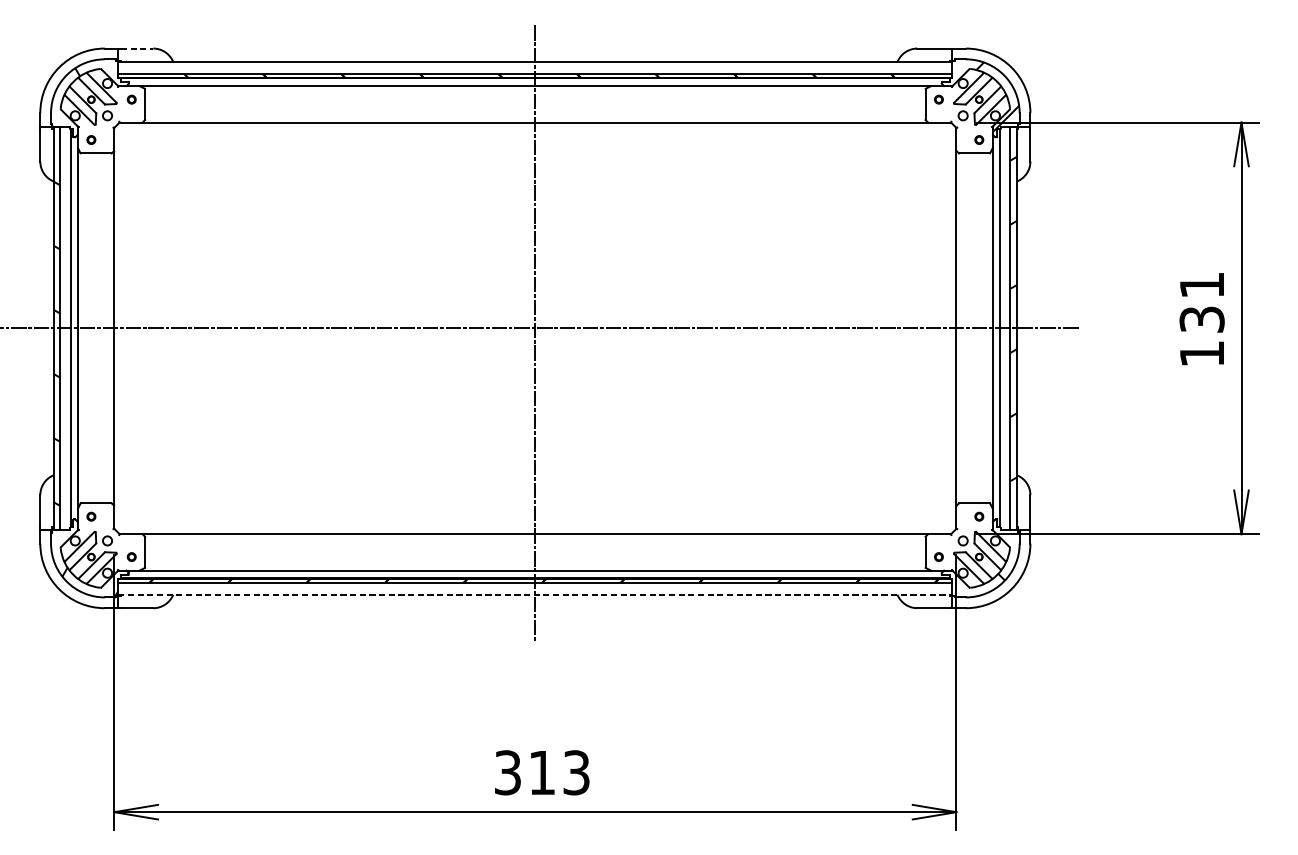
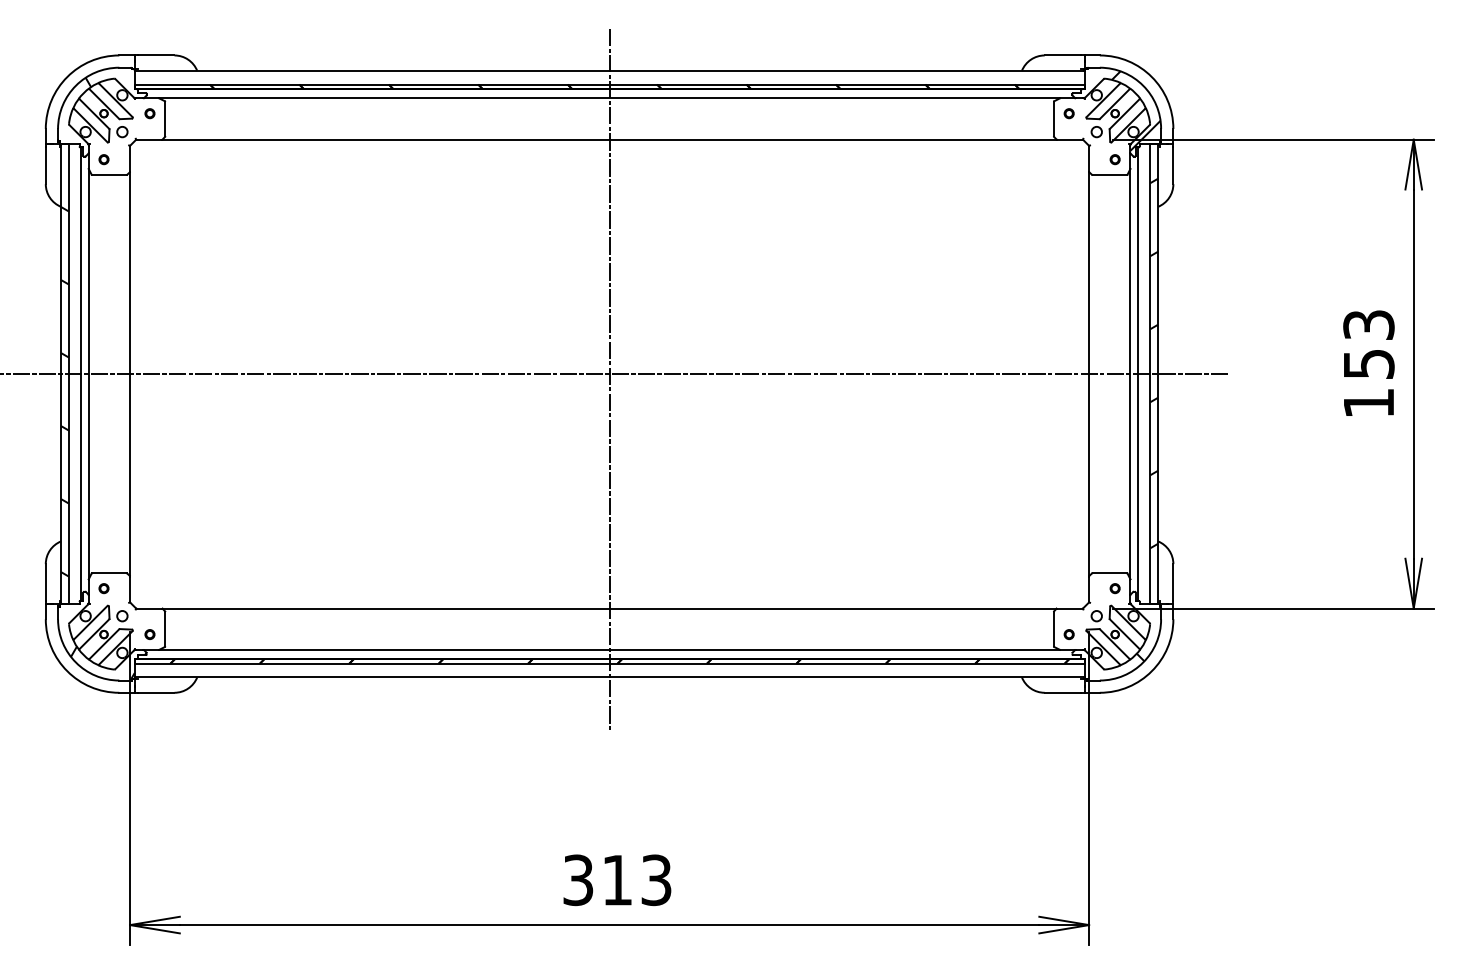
line: (137, 48) -> (156, 55), dashed -> solid
text: (1201, 302) -> (1368, 344), 131 -> 153
line: (535, 594) -> (609, 677), dashed -> solid

